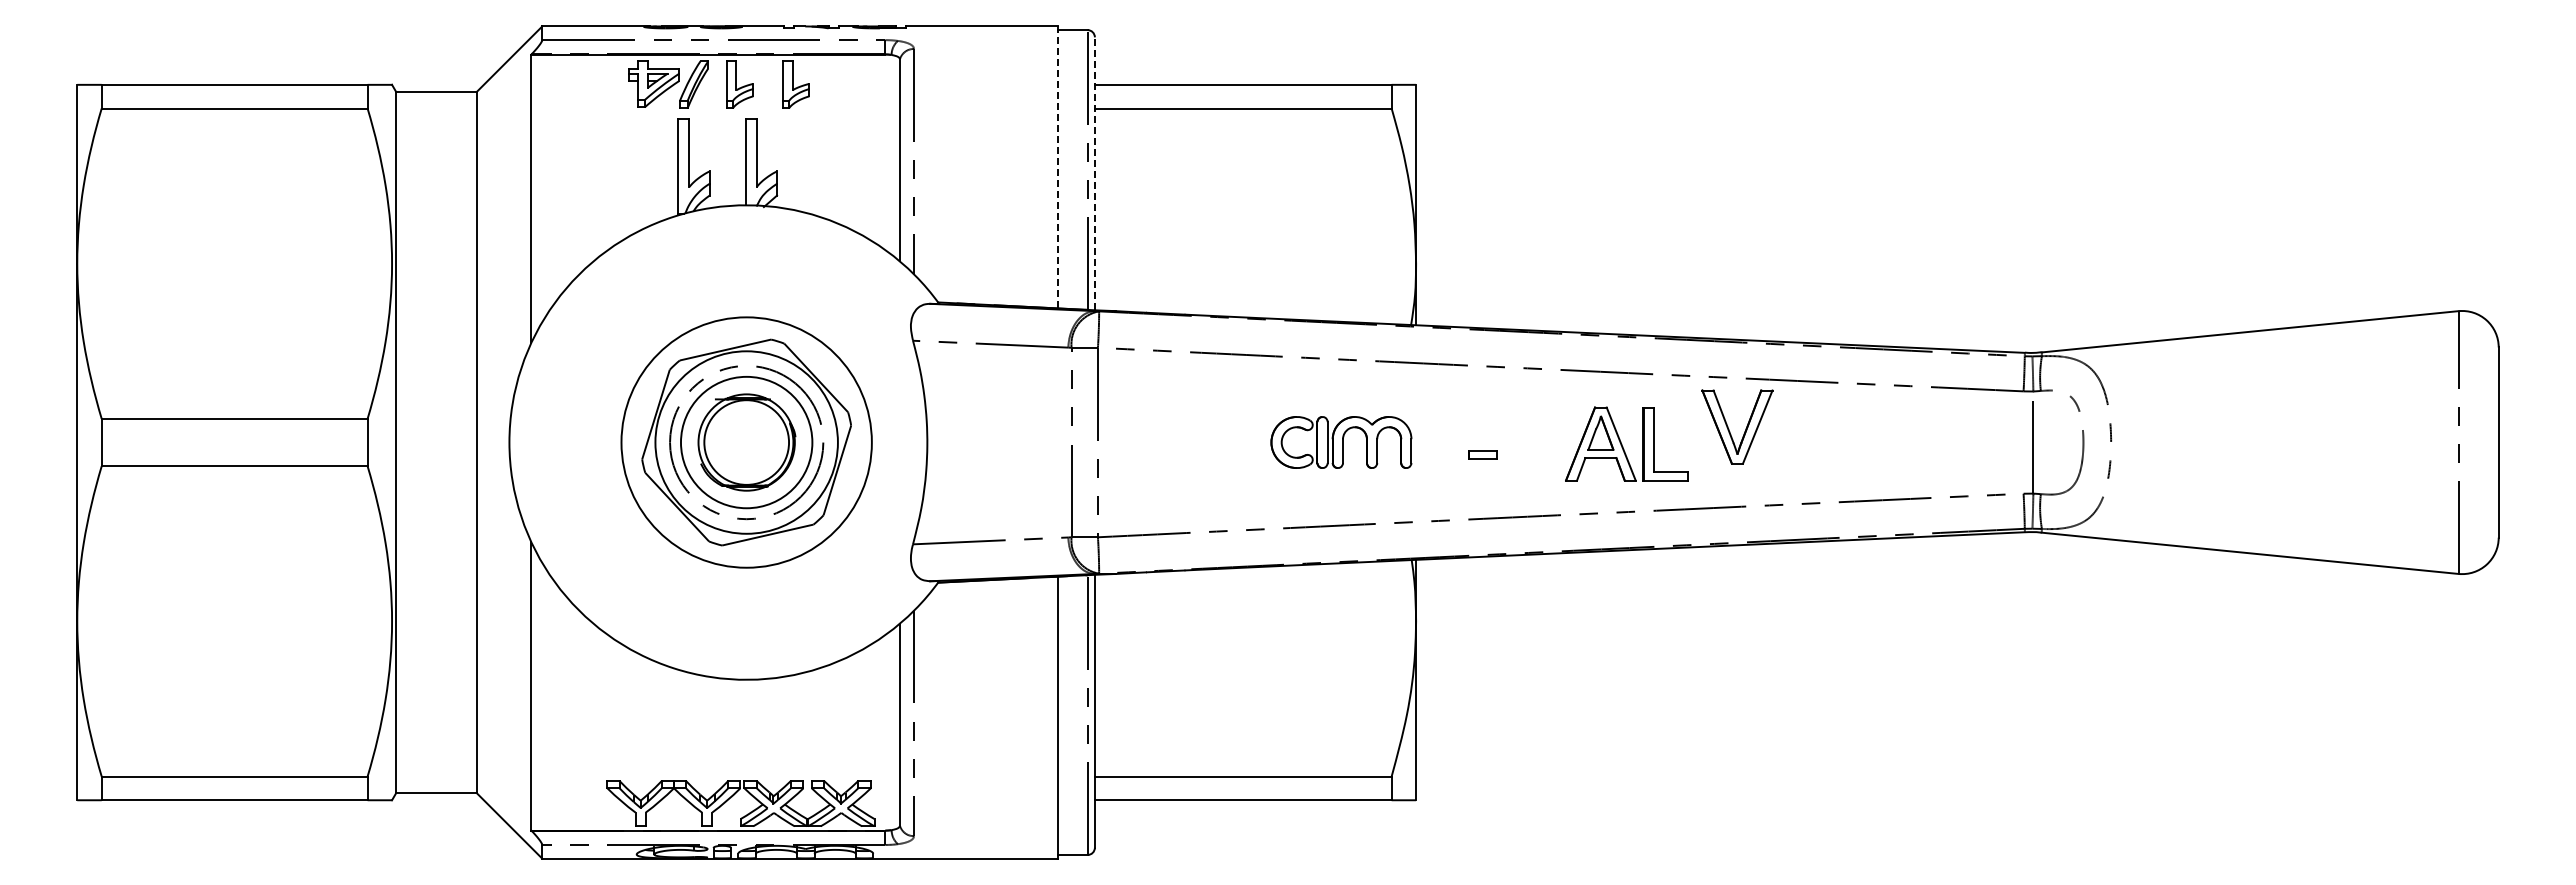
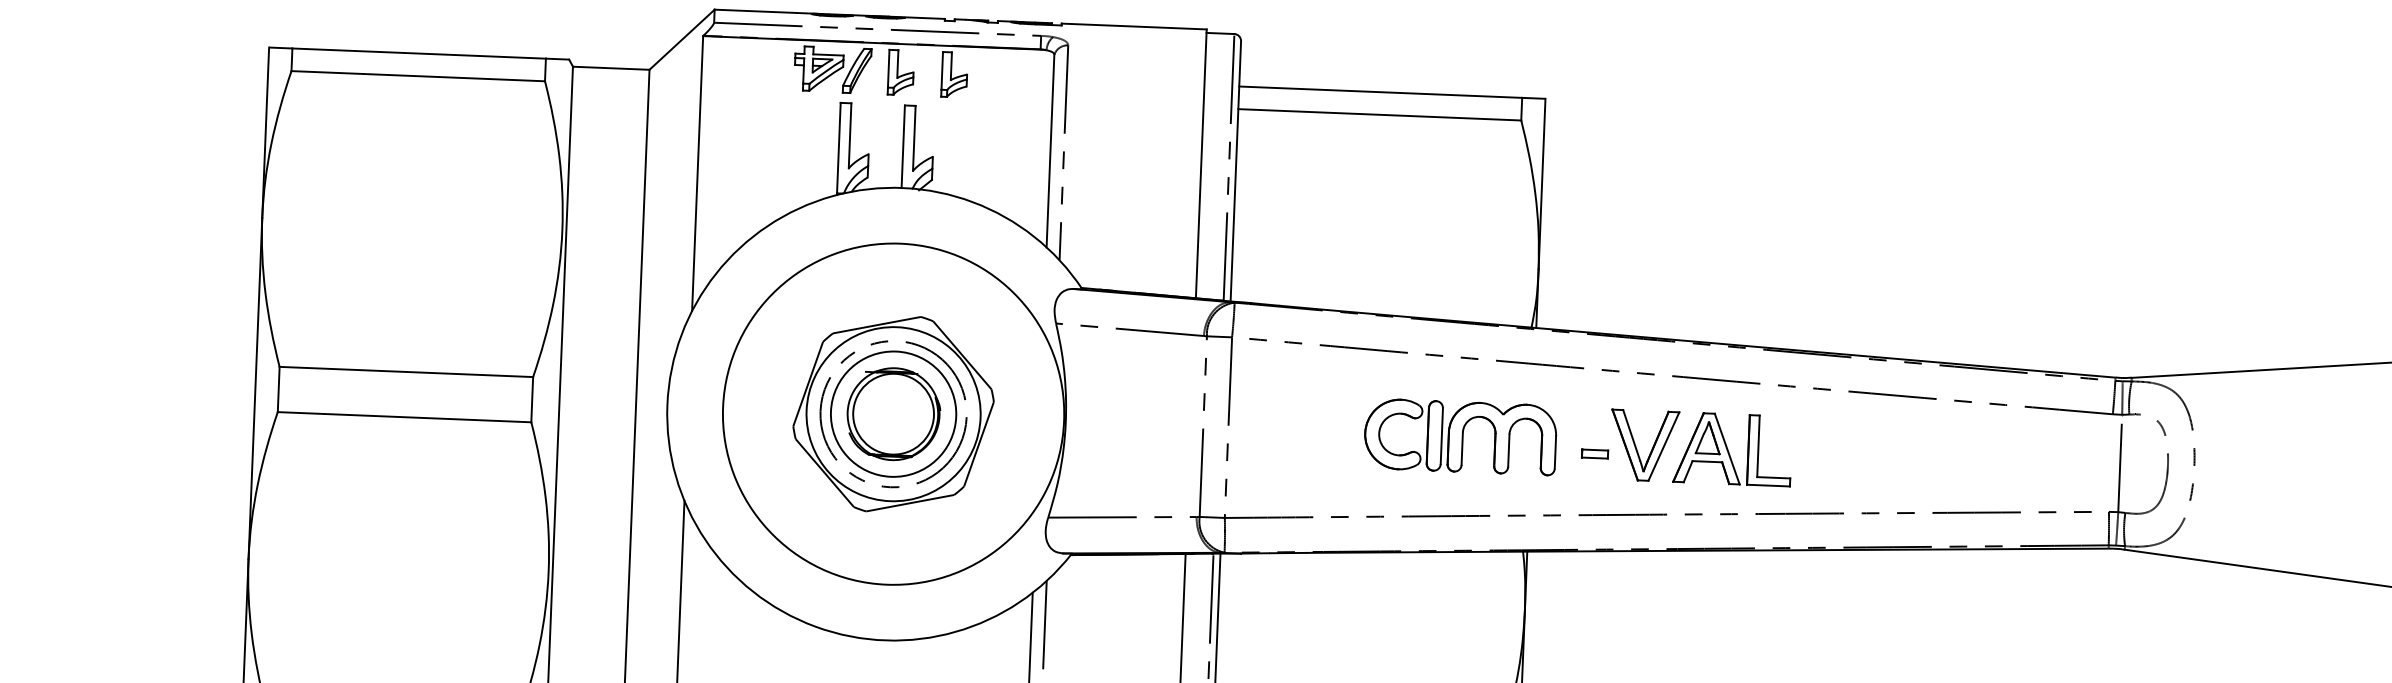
line: (1058, 166) -> (1201, 162), dashed -> solid
line: (1094, 173) -> (1235, 171), dashed -> solid
part: (1745, 428) -> (1652, 447), moved
circle: (746, 442) -> (893, 414), size x1.43
part: (1341, 442) -> (1460, 436), size x1.43

